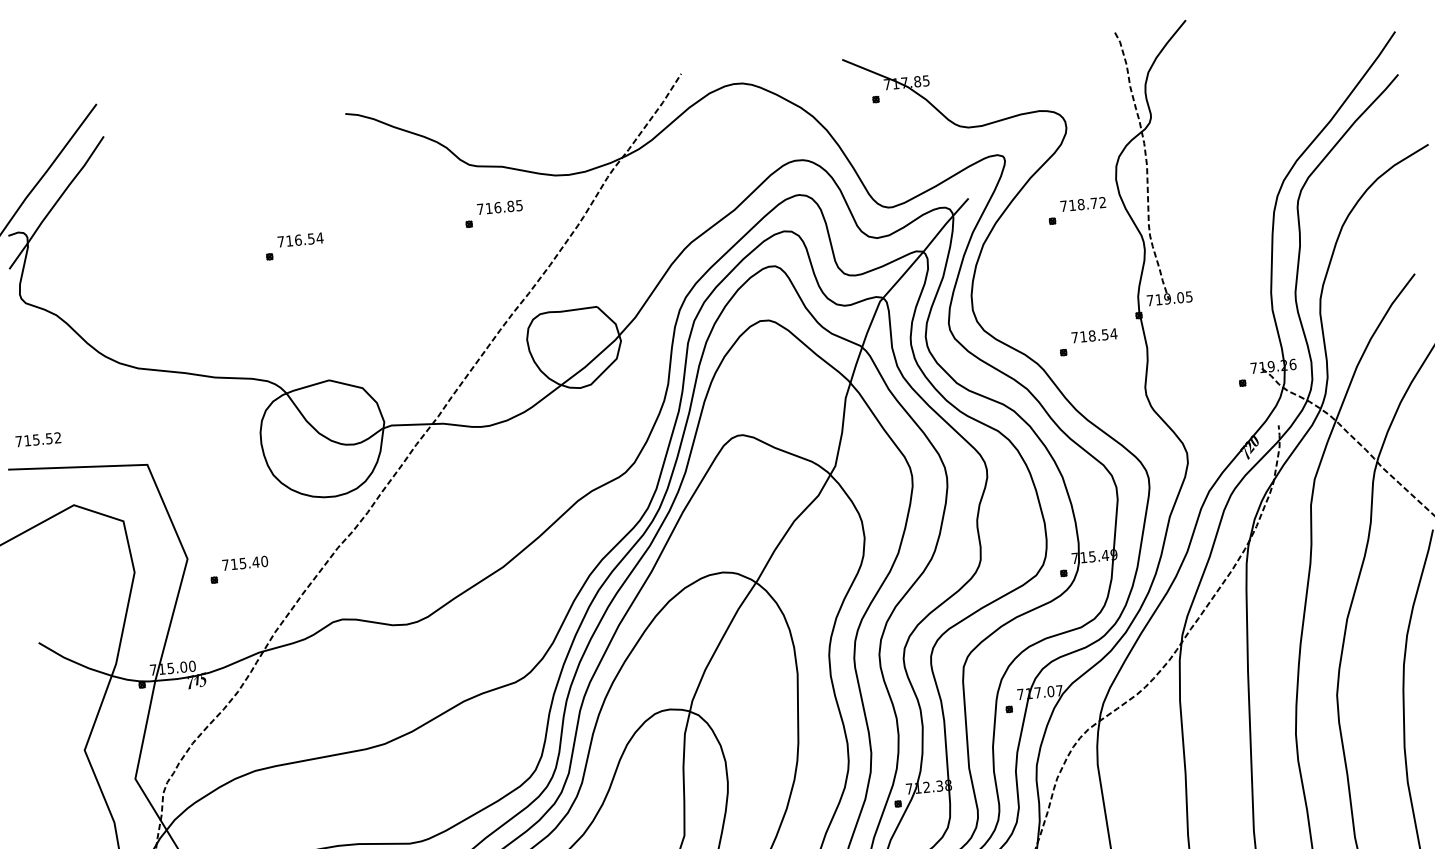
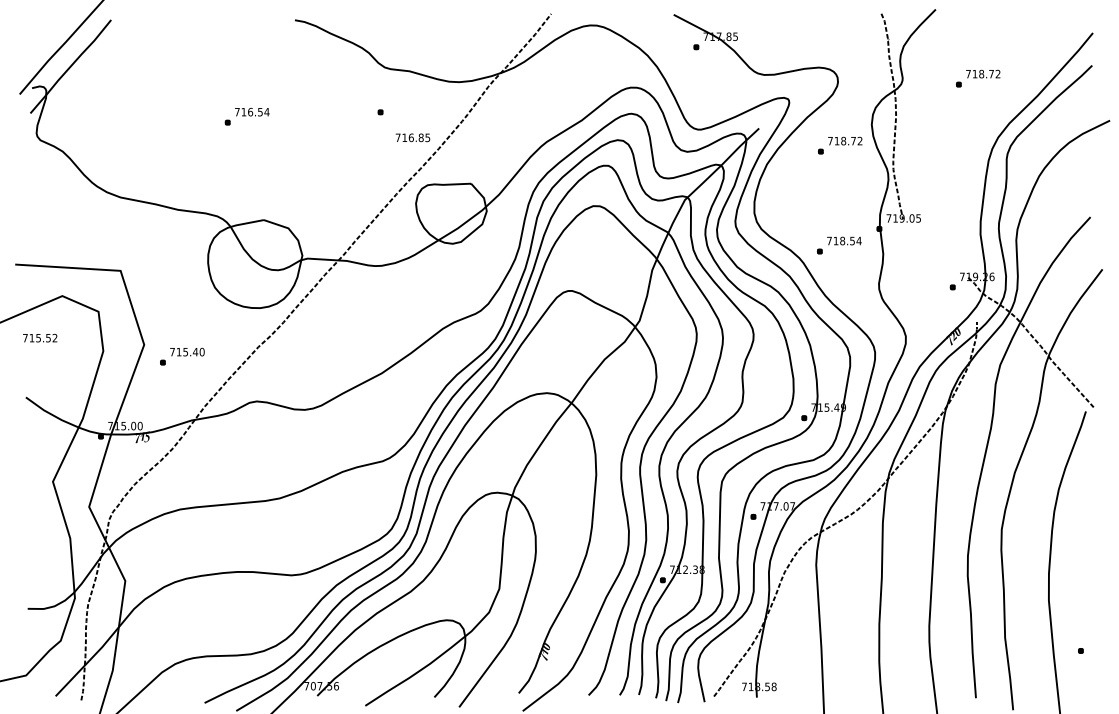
part: (1250, 105) -> (978, 78), added
text: (499, 207) -> (412, 137), moved
text: (38, 438) -> (40, 337), moved

